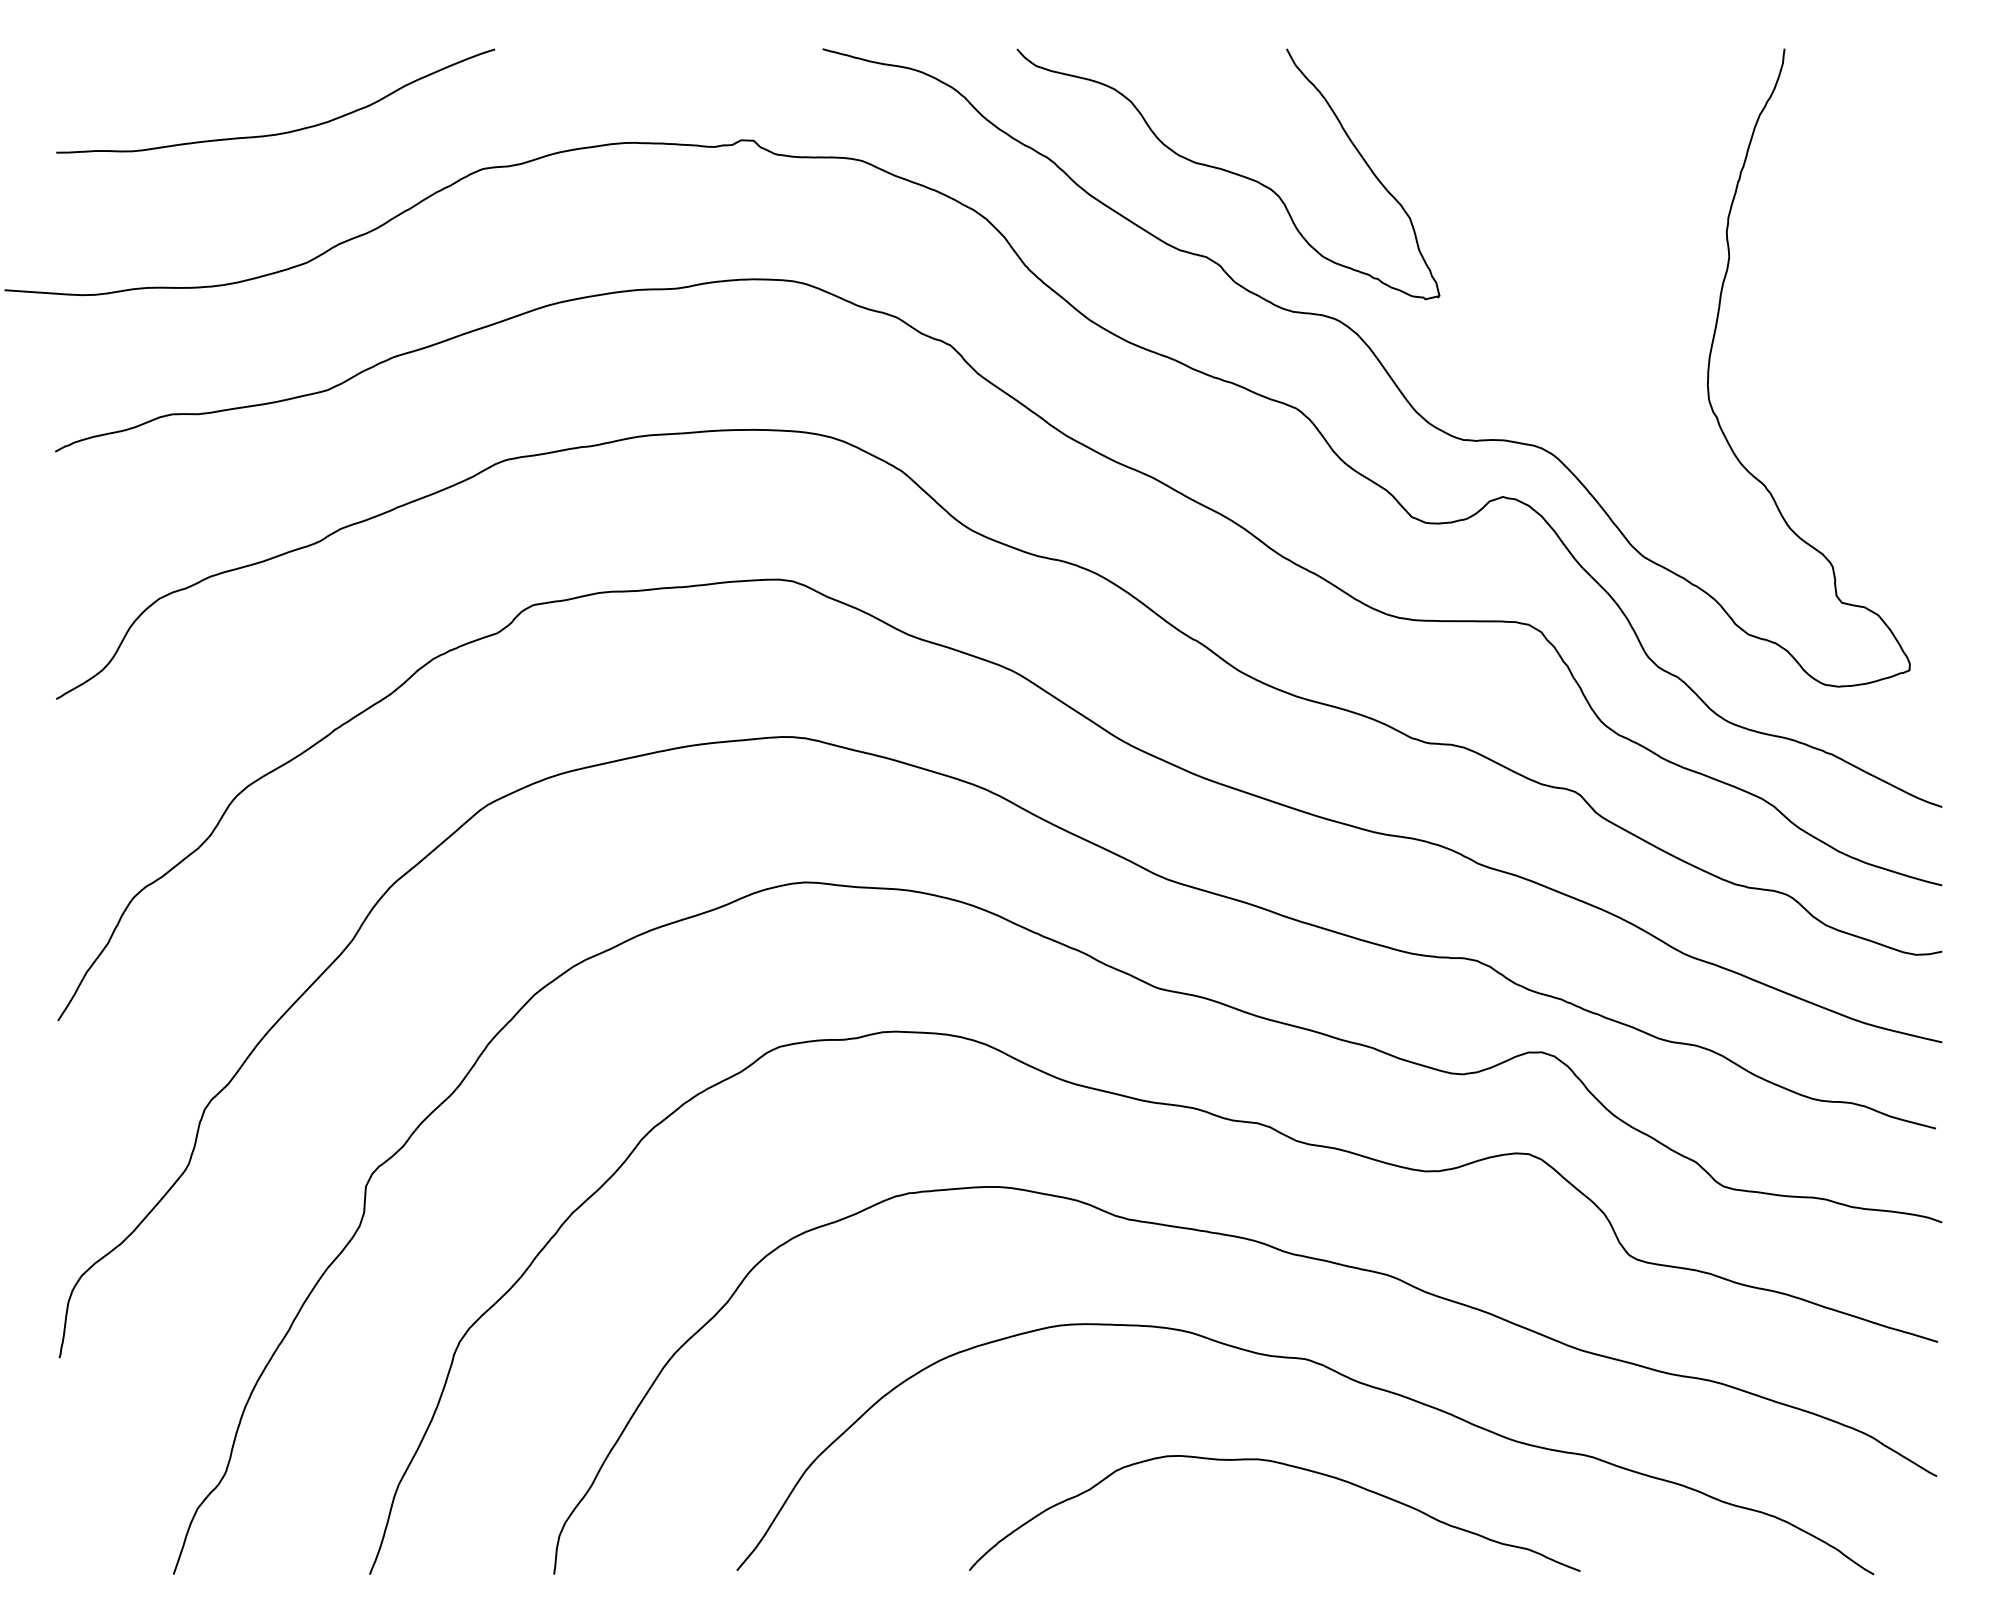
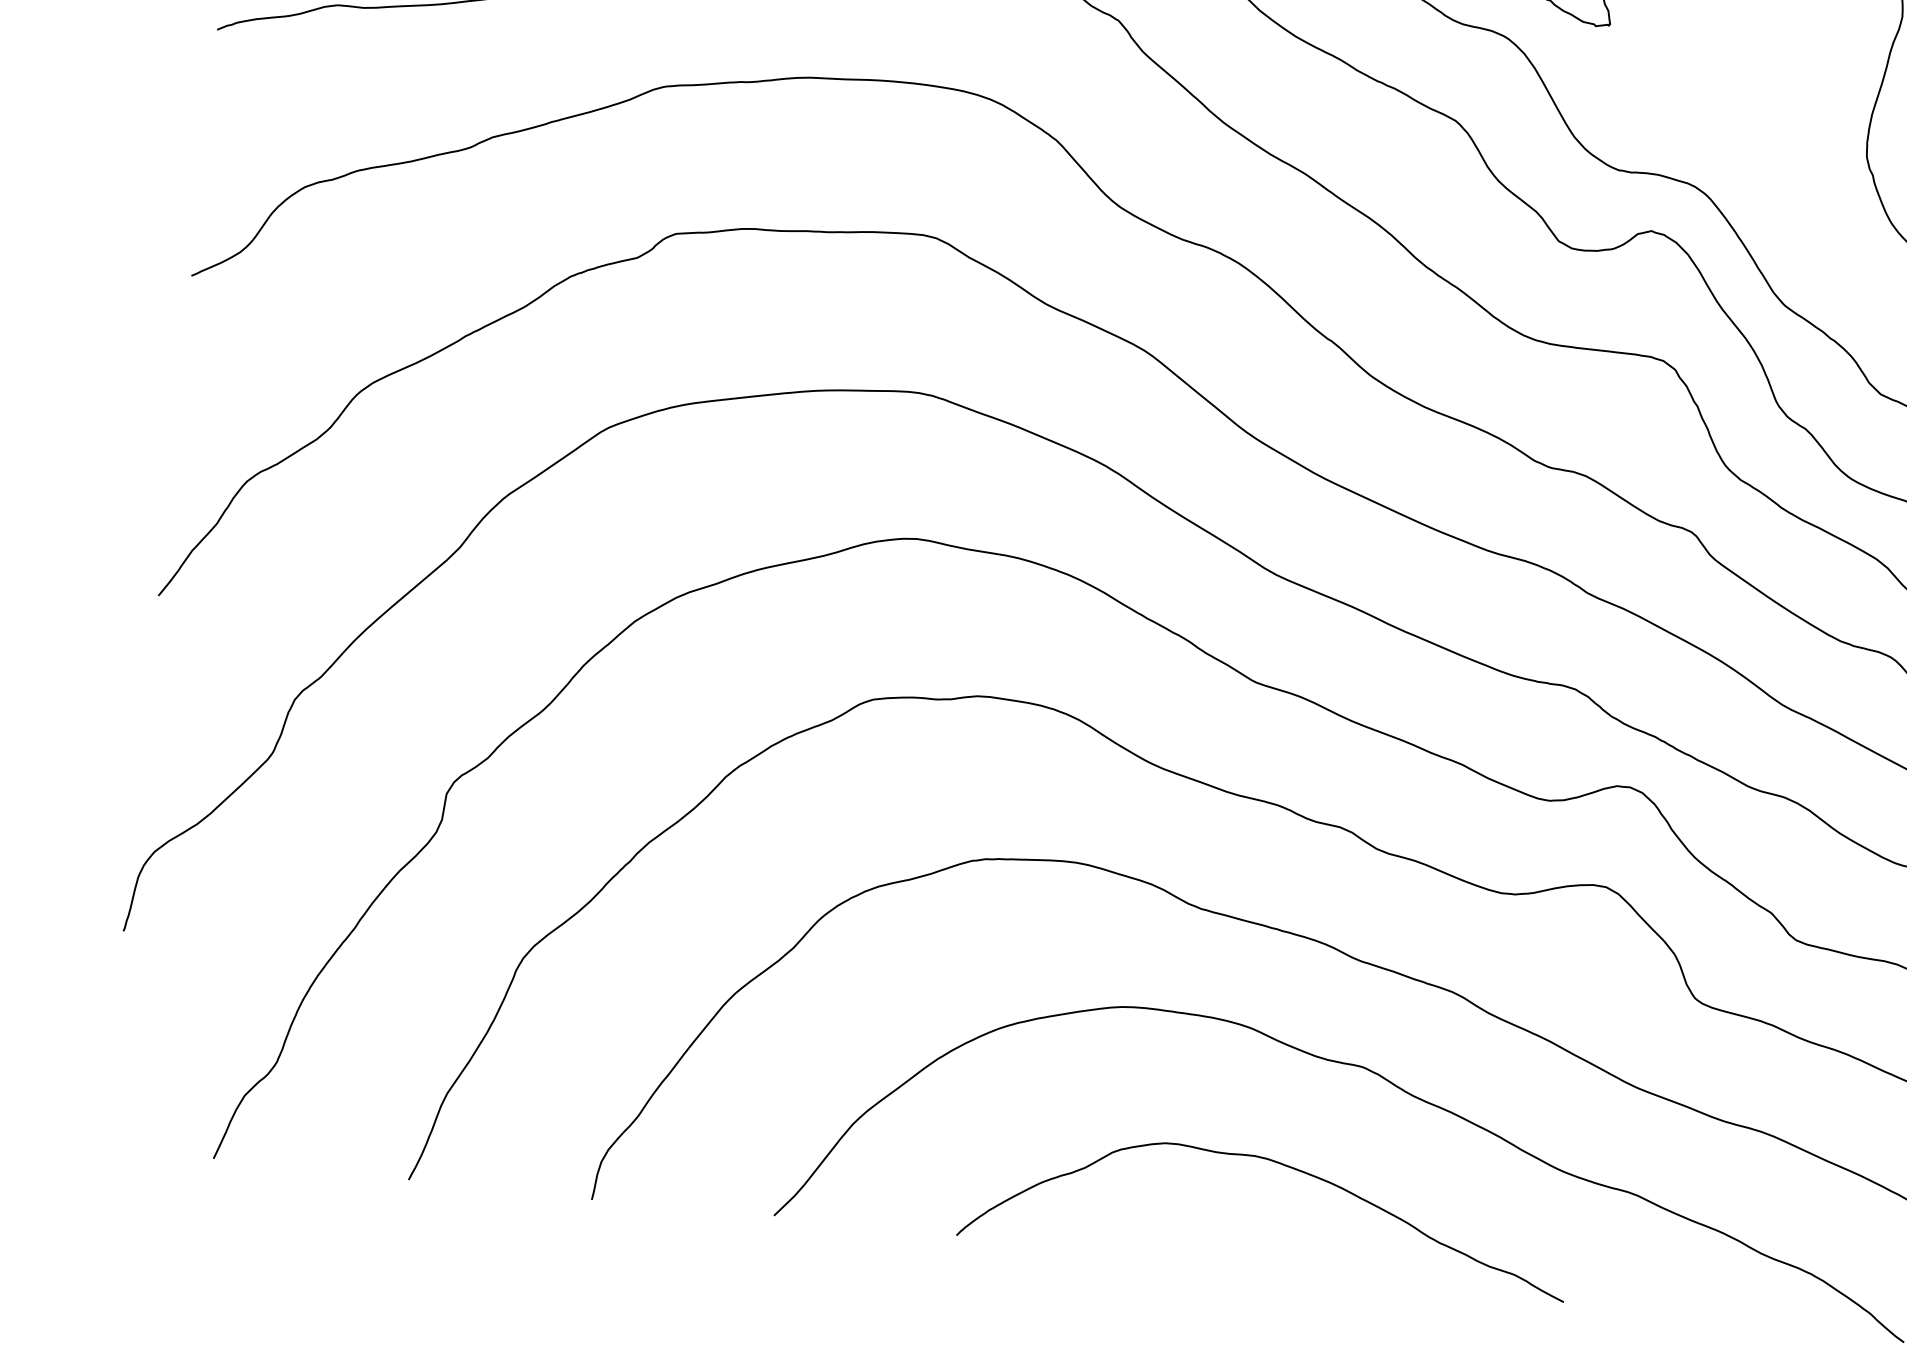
curve: (1284, 1465) -> (1281, 1165), moved

